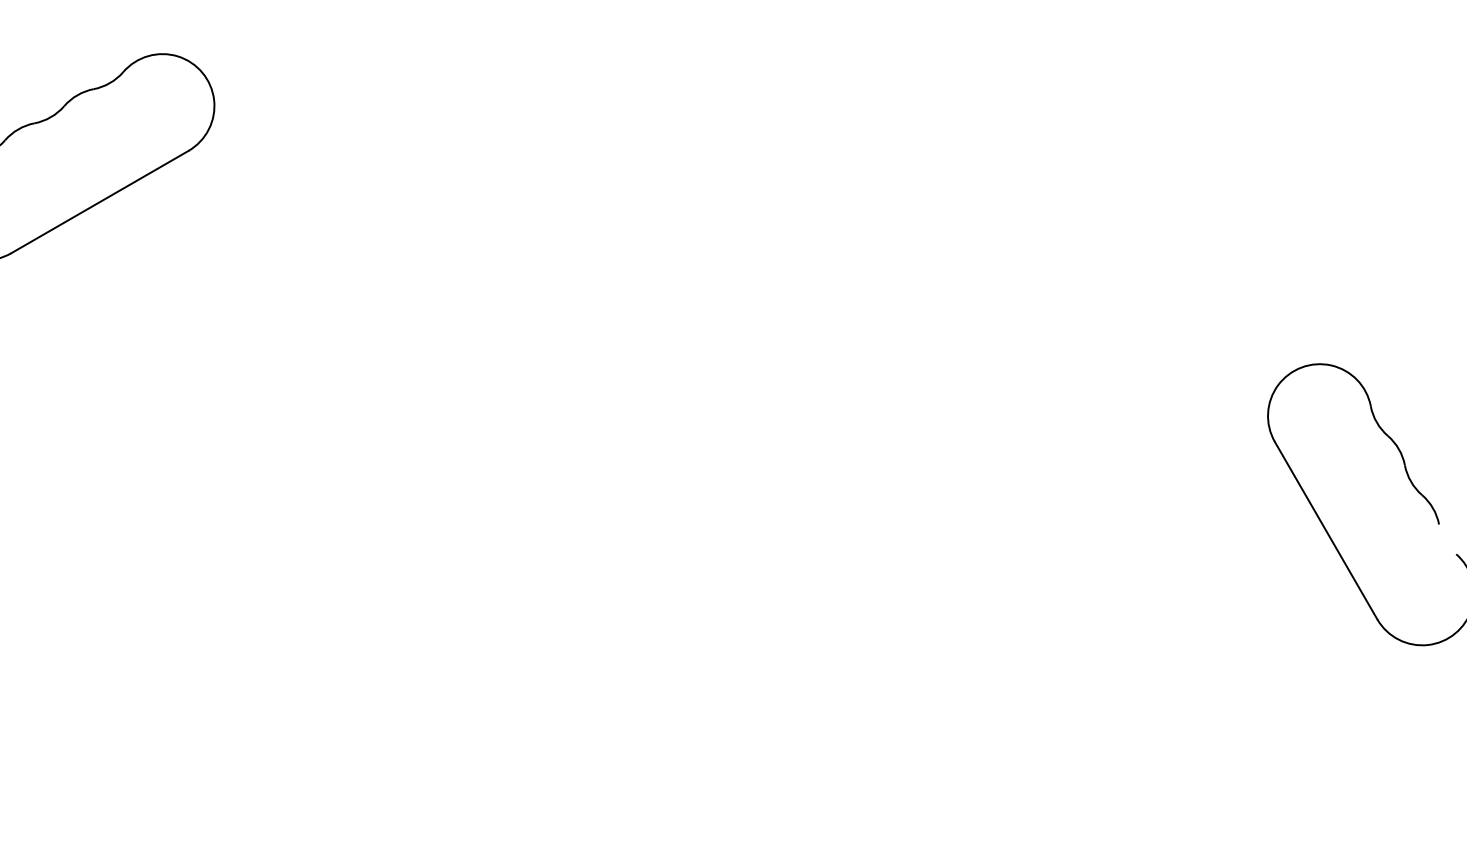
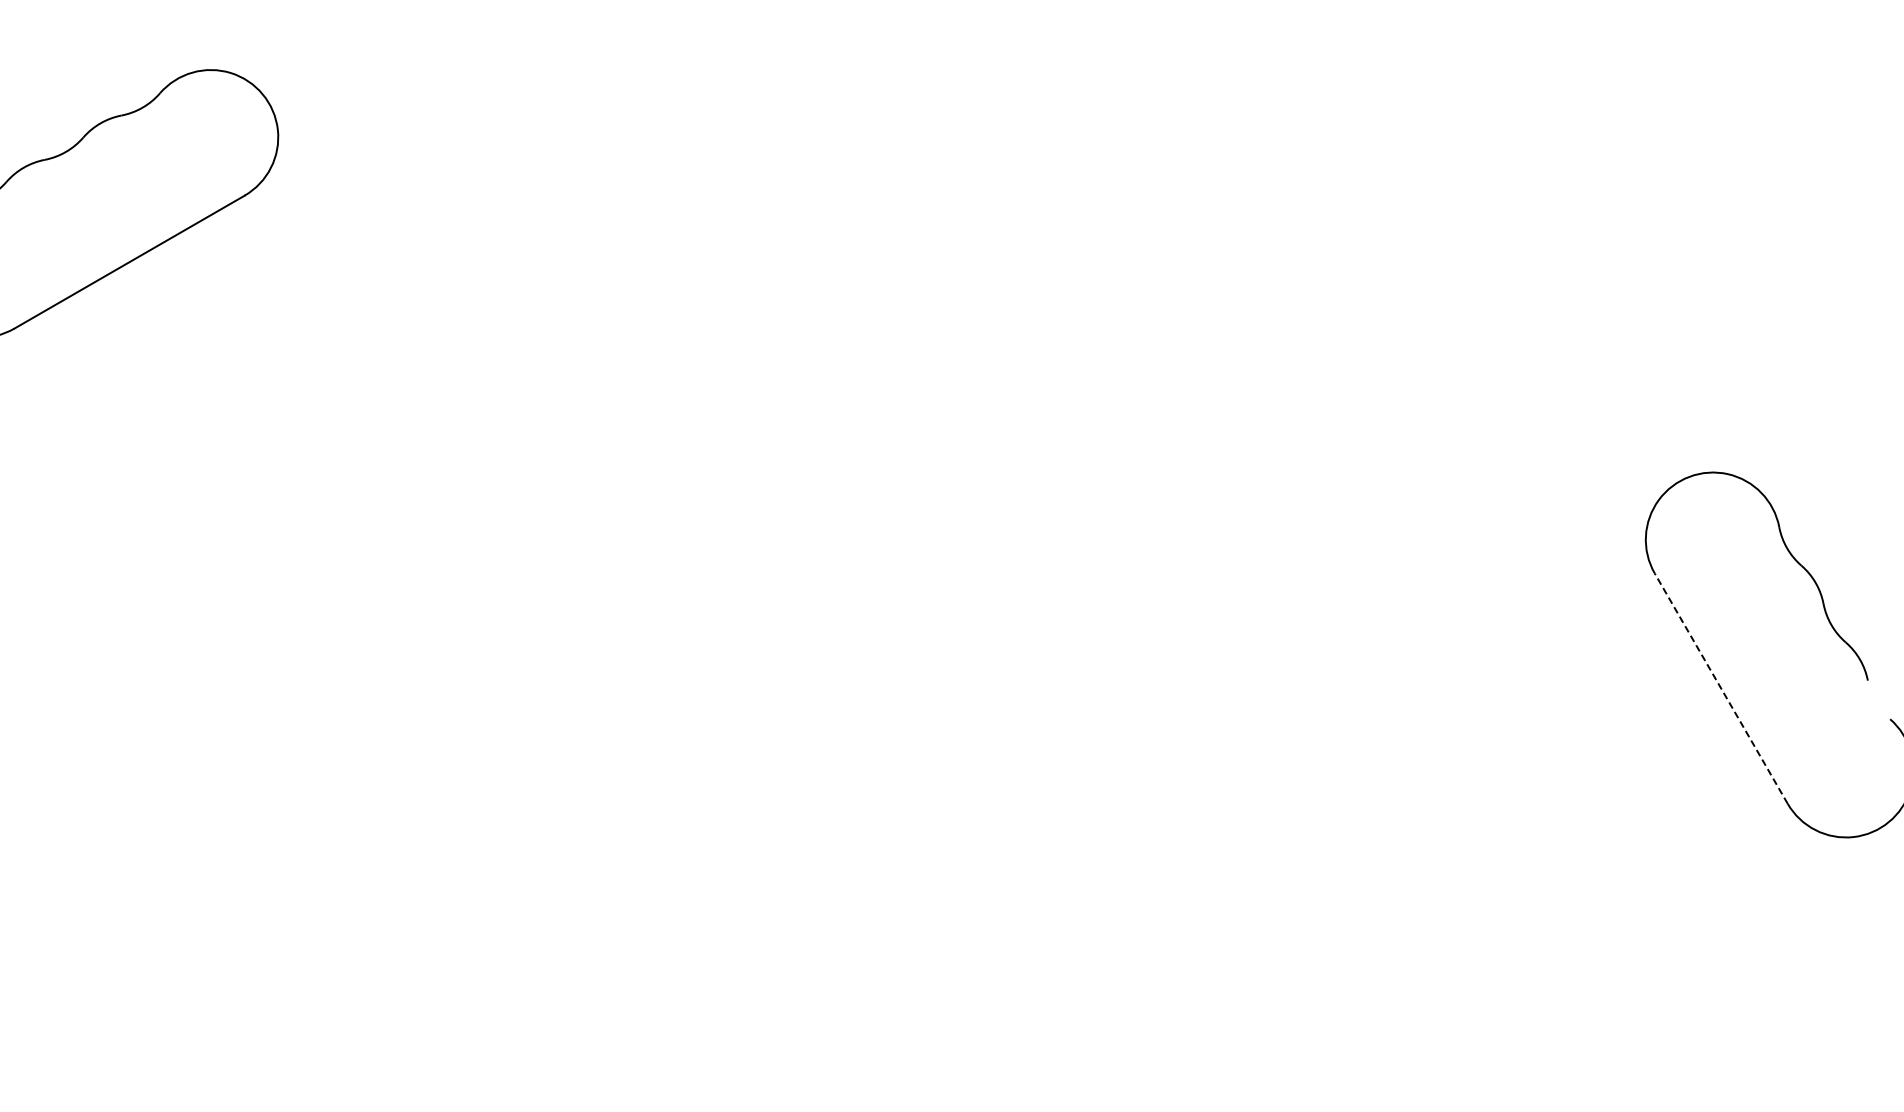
line: (1326, 530) -> (1721, 688), solid -> dashed

